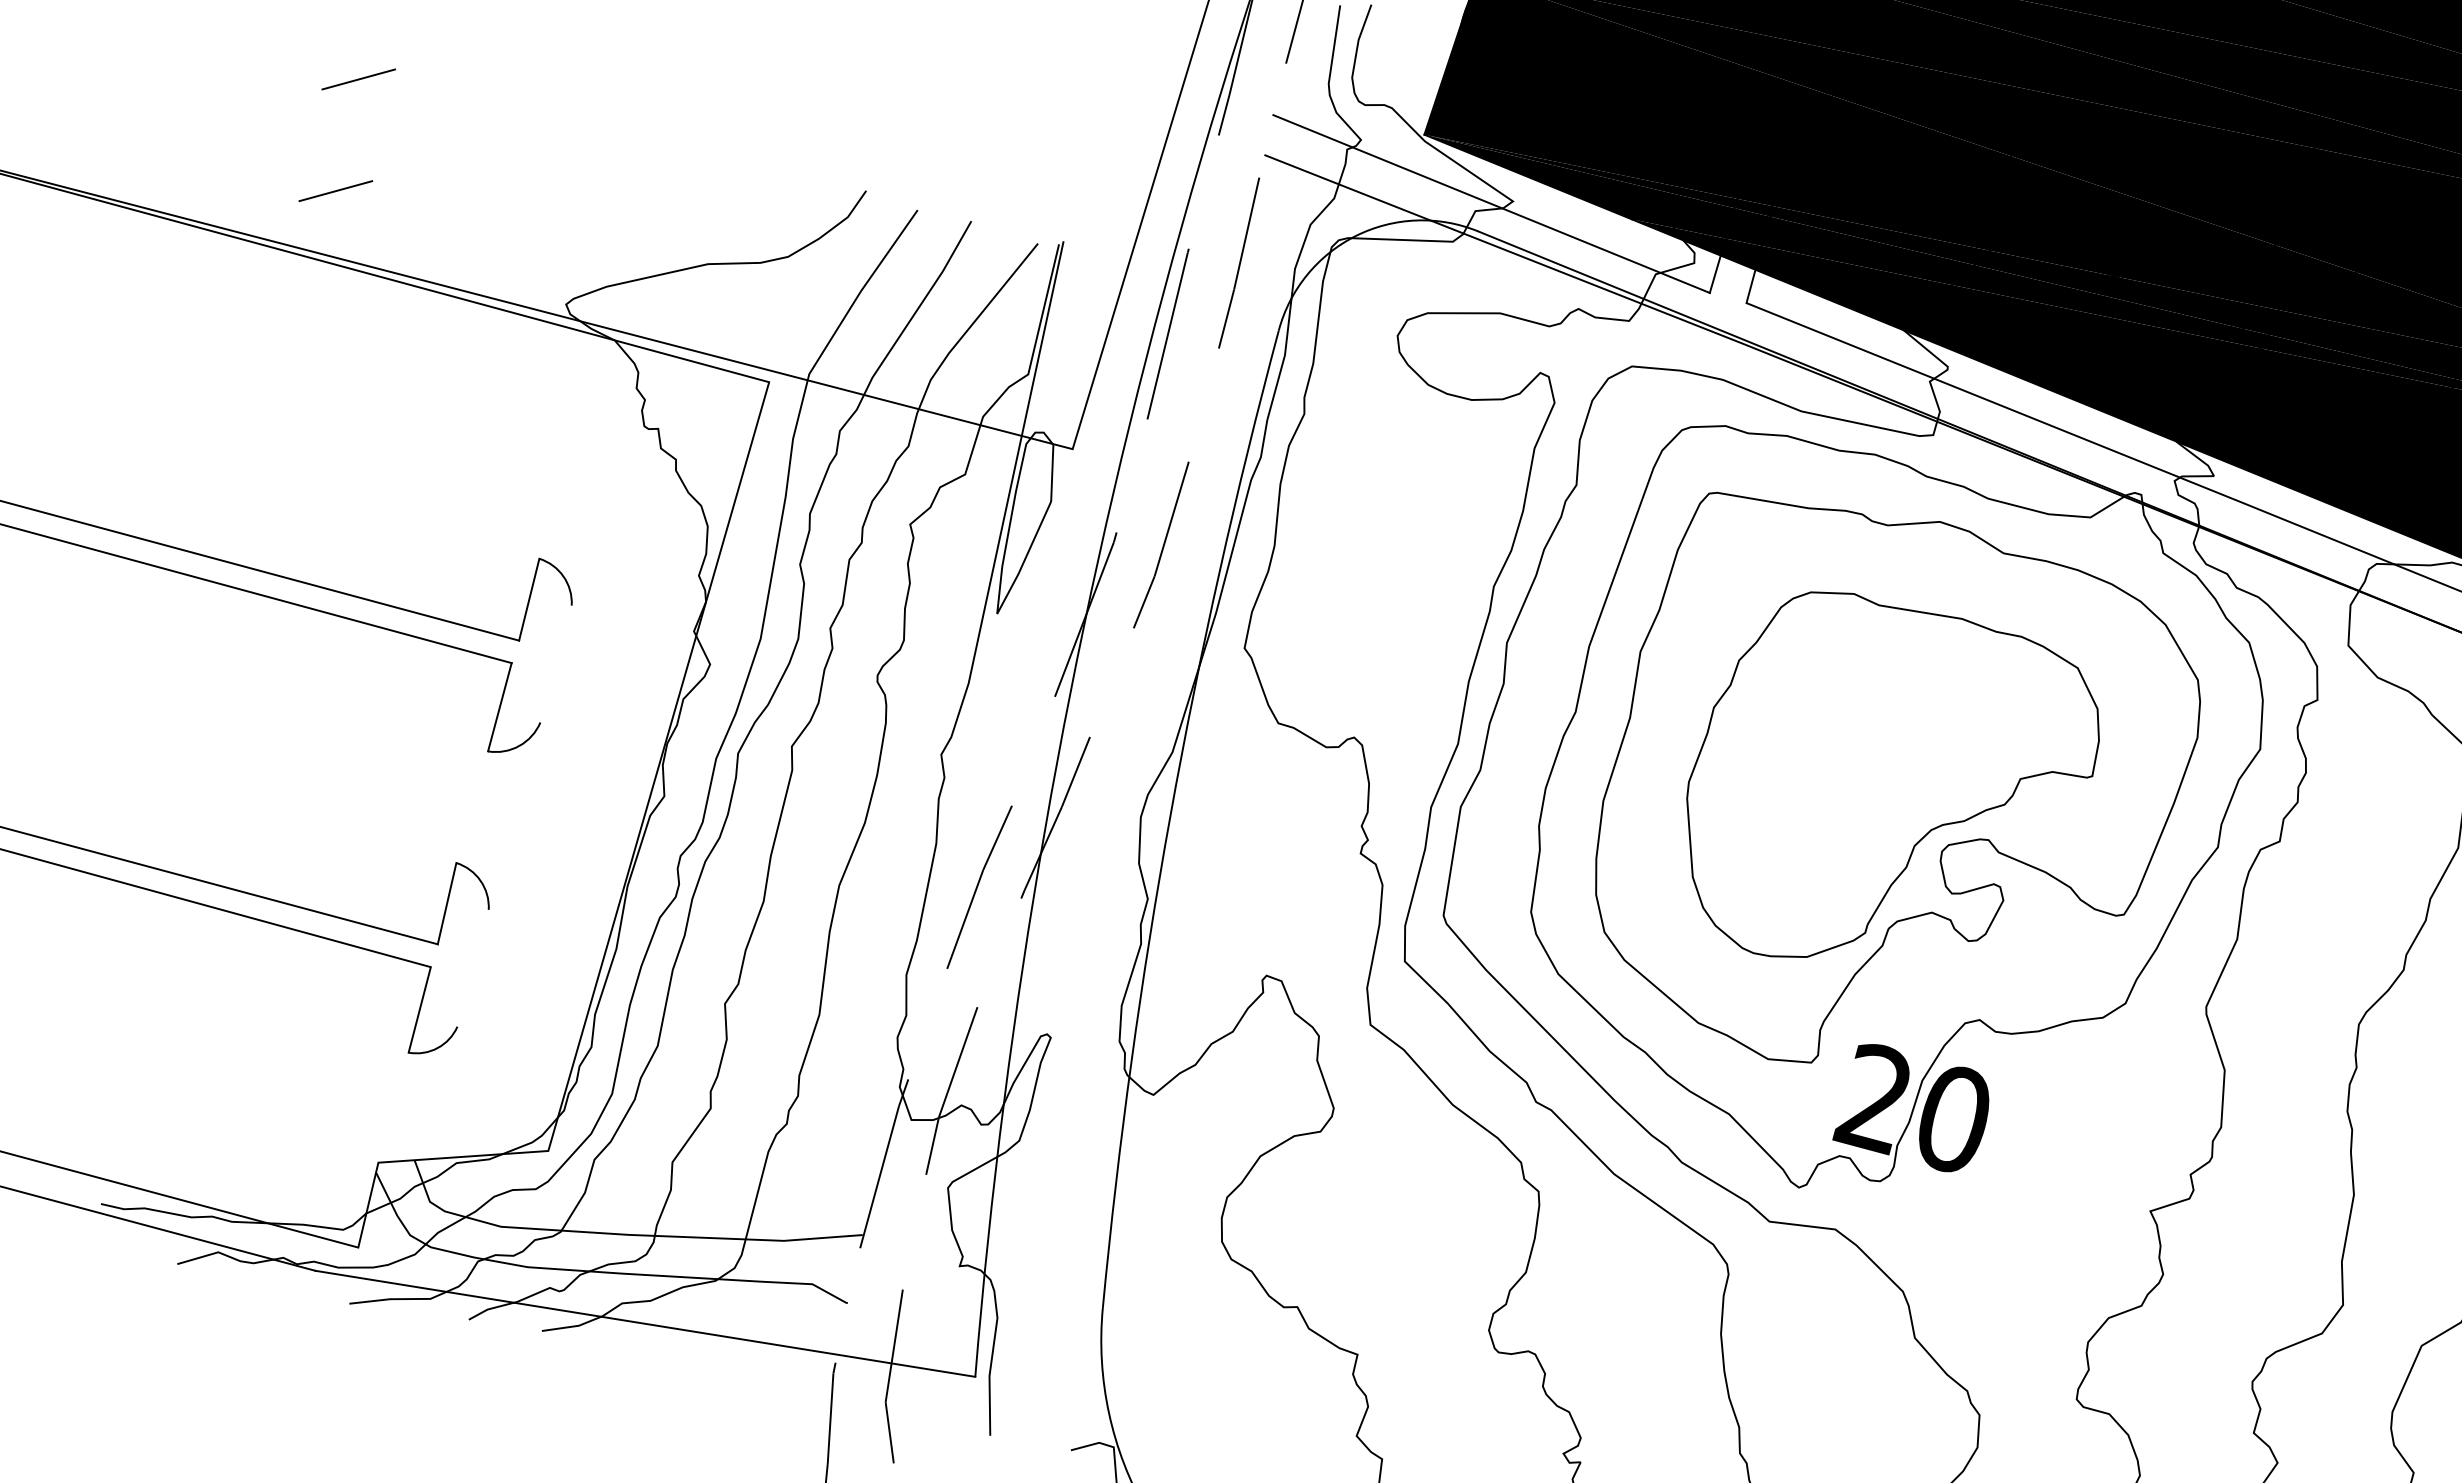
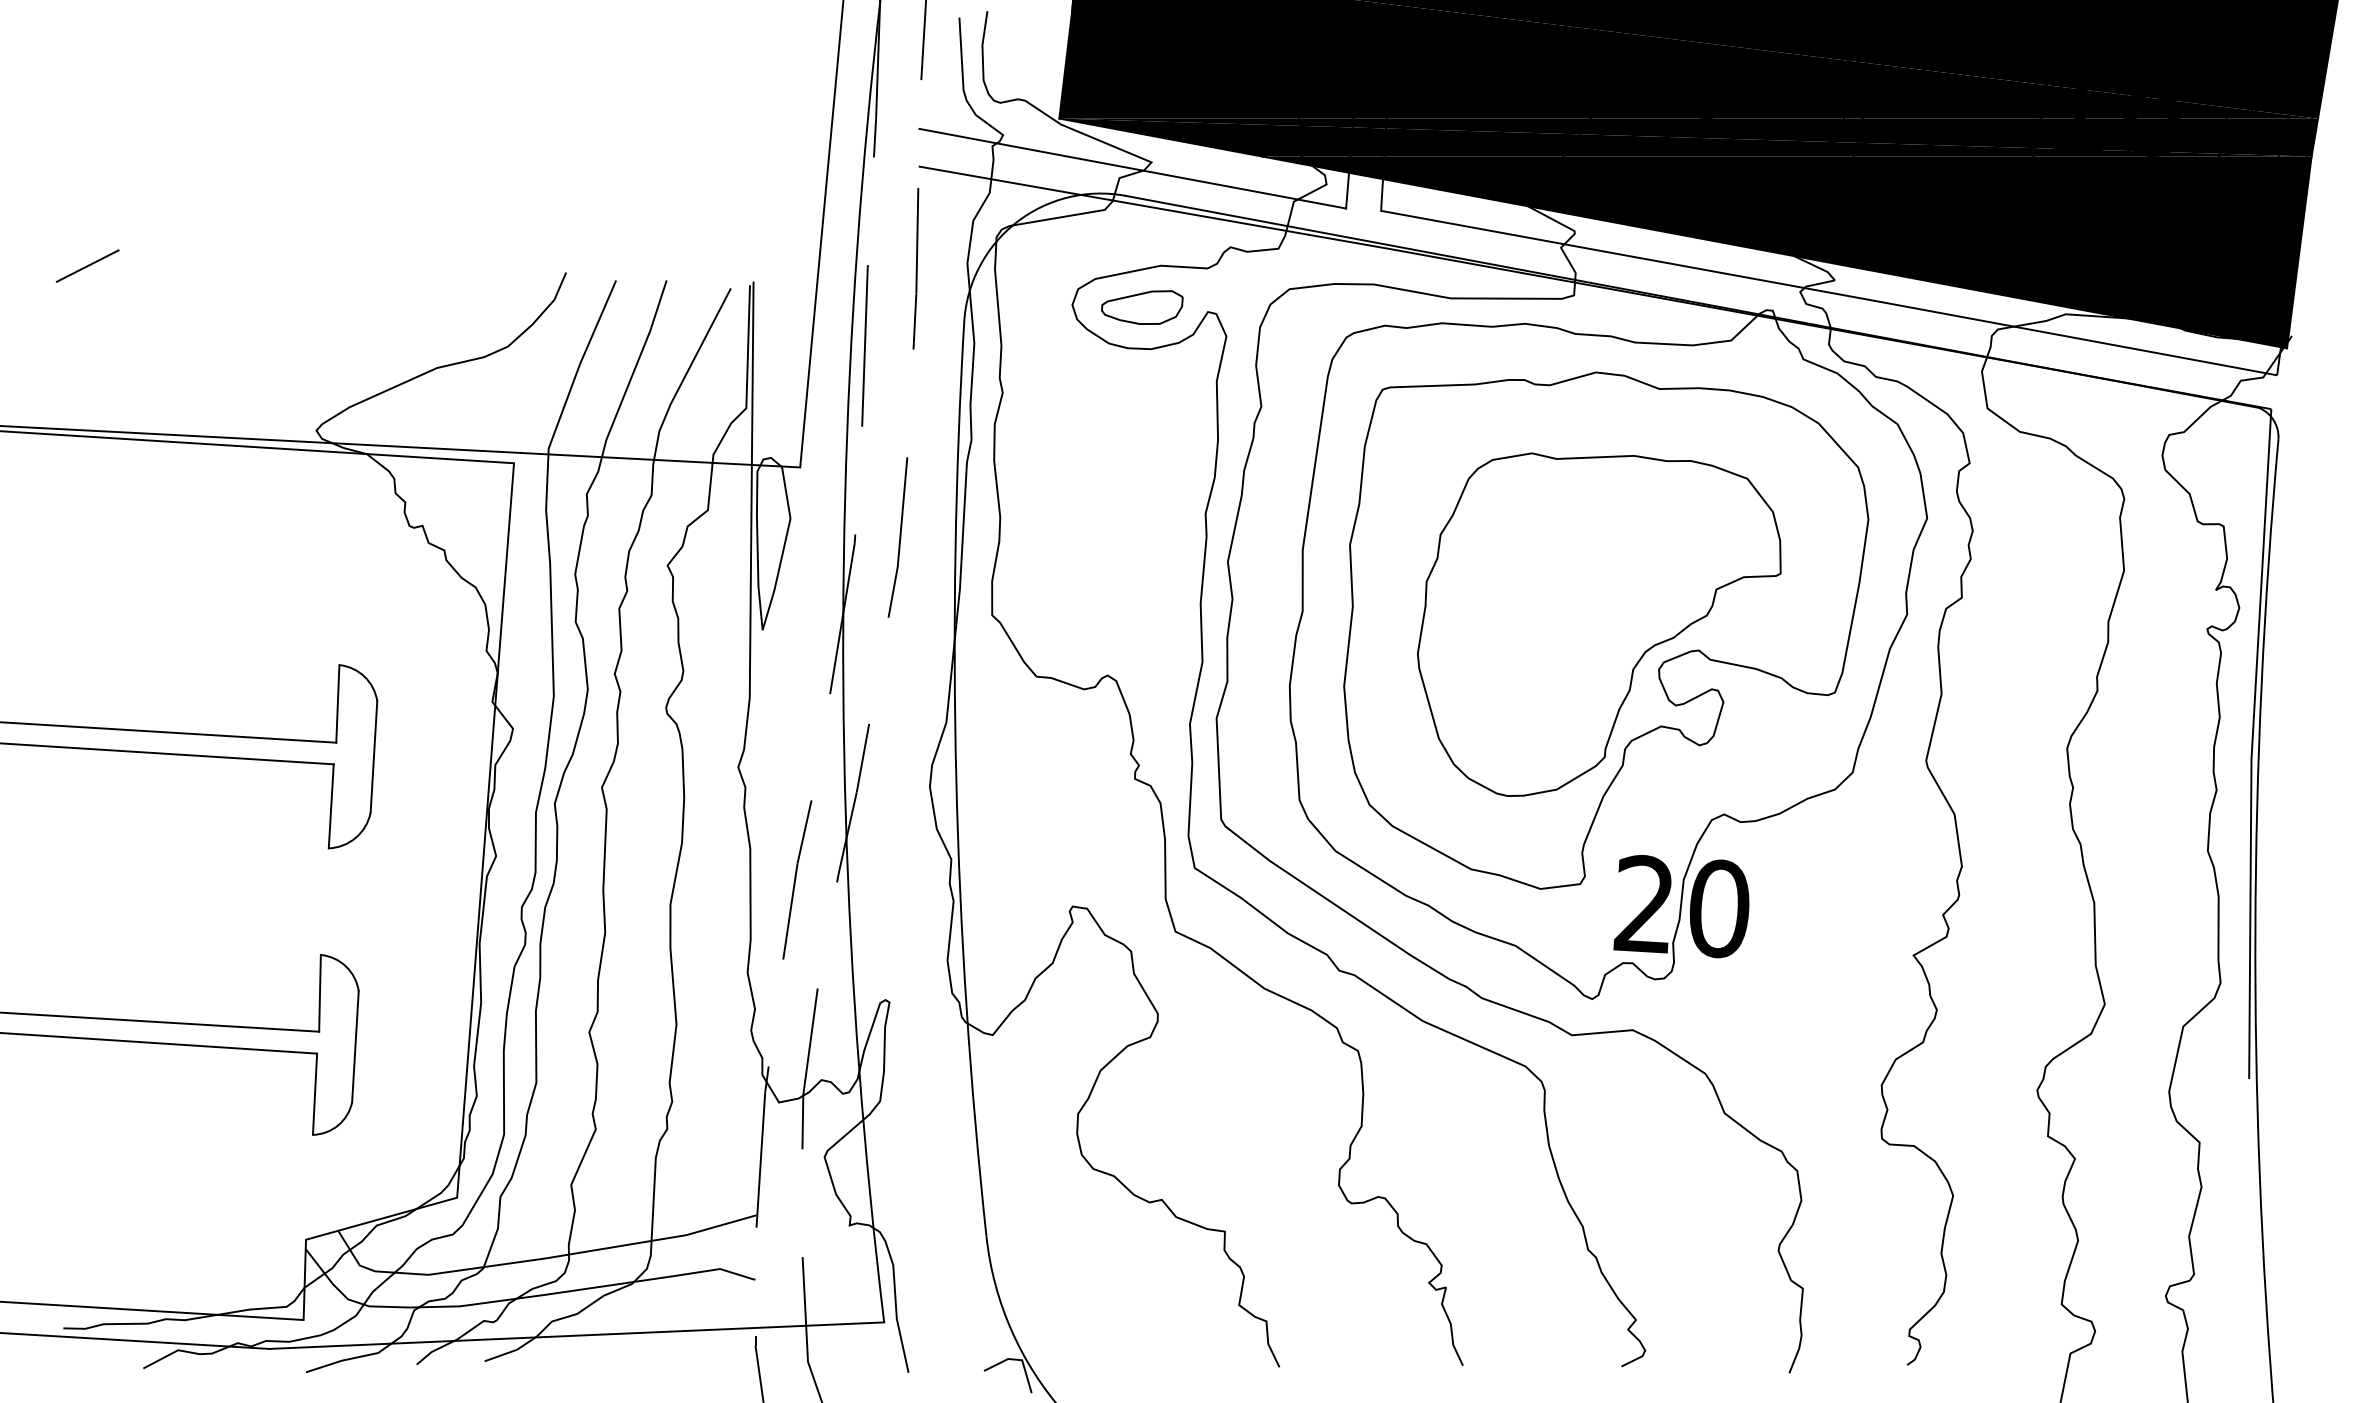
line: (335, 190) -> (87, 370), removed
part: (1471, 353) -> (1142, 307), added
line: (555, 663) -> (373, 756), added
line: (473, 967) -> (355, 1046), added

